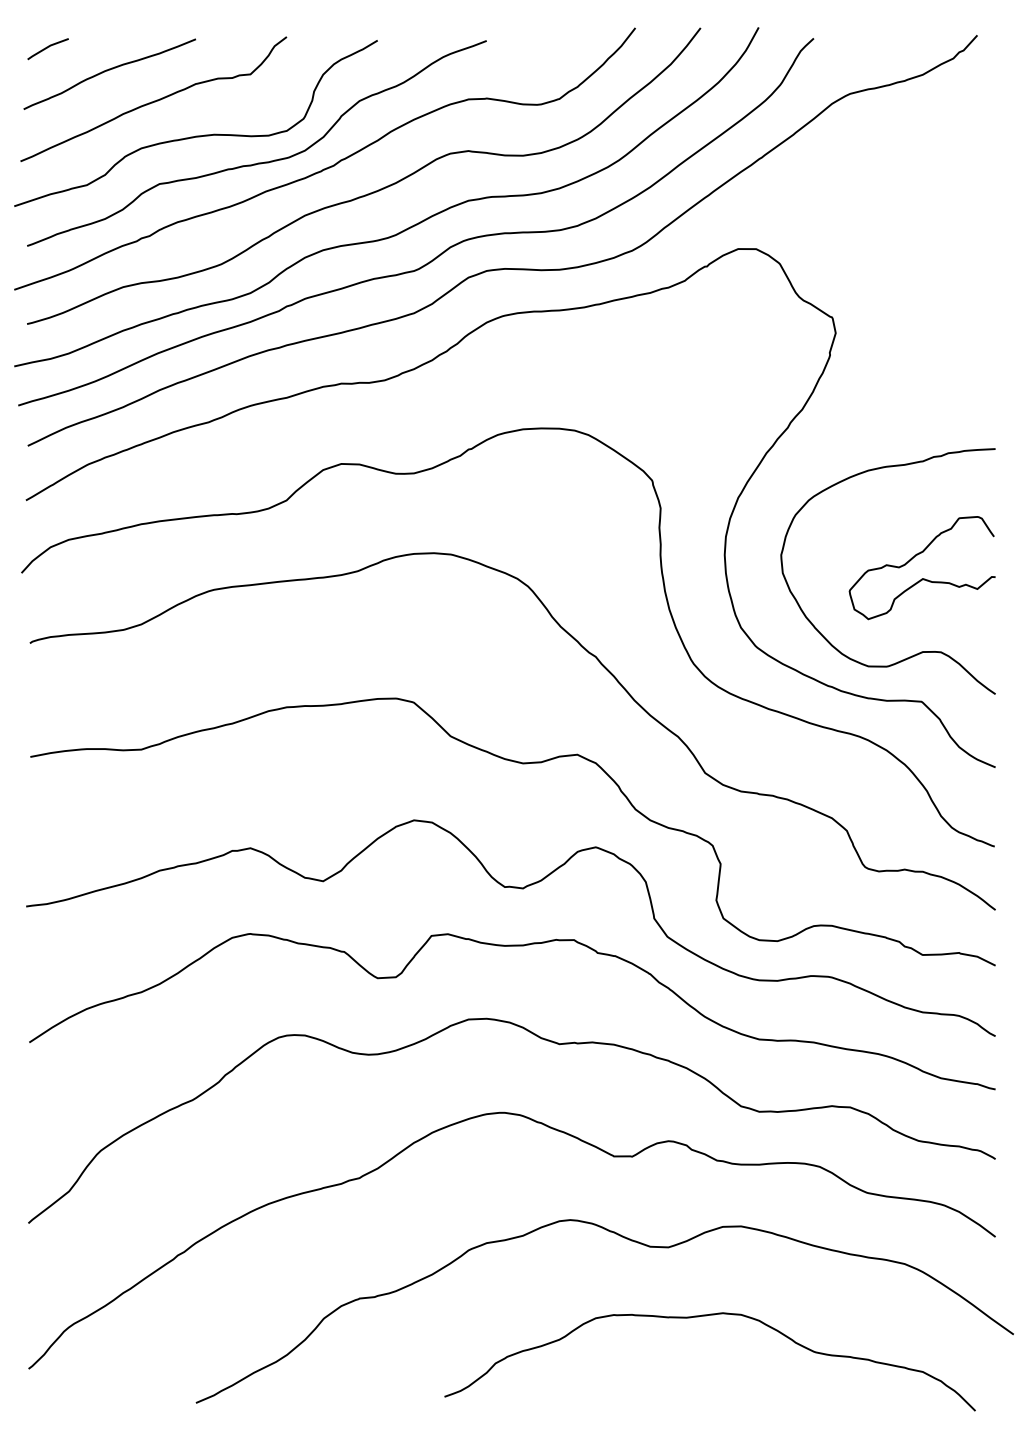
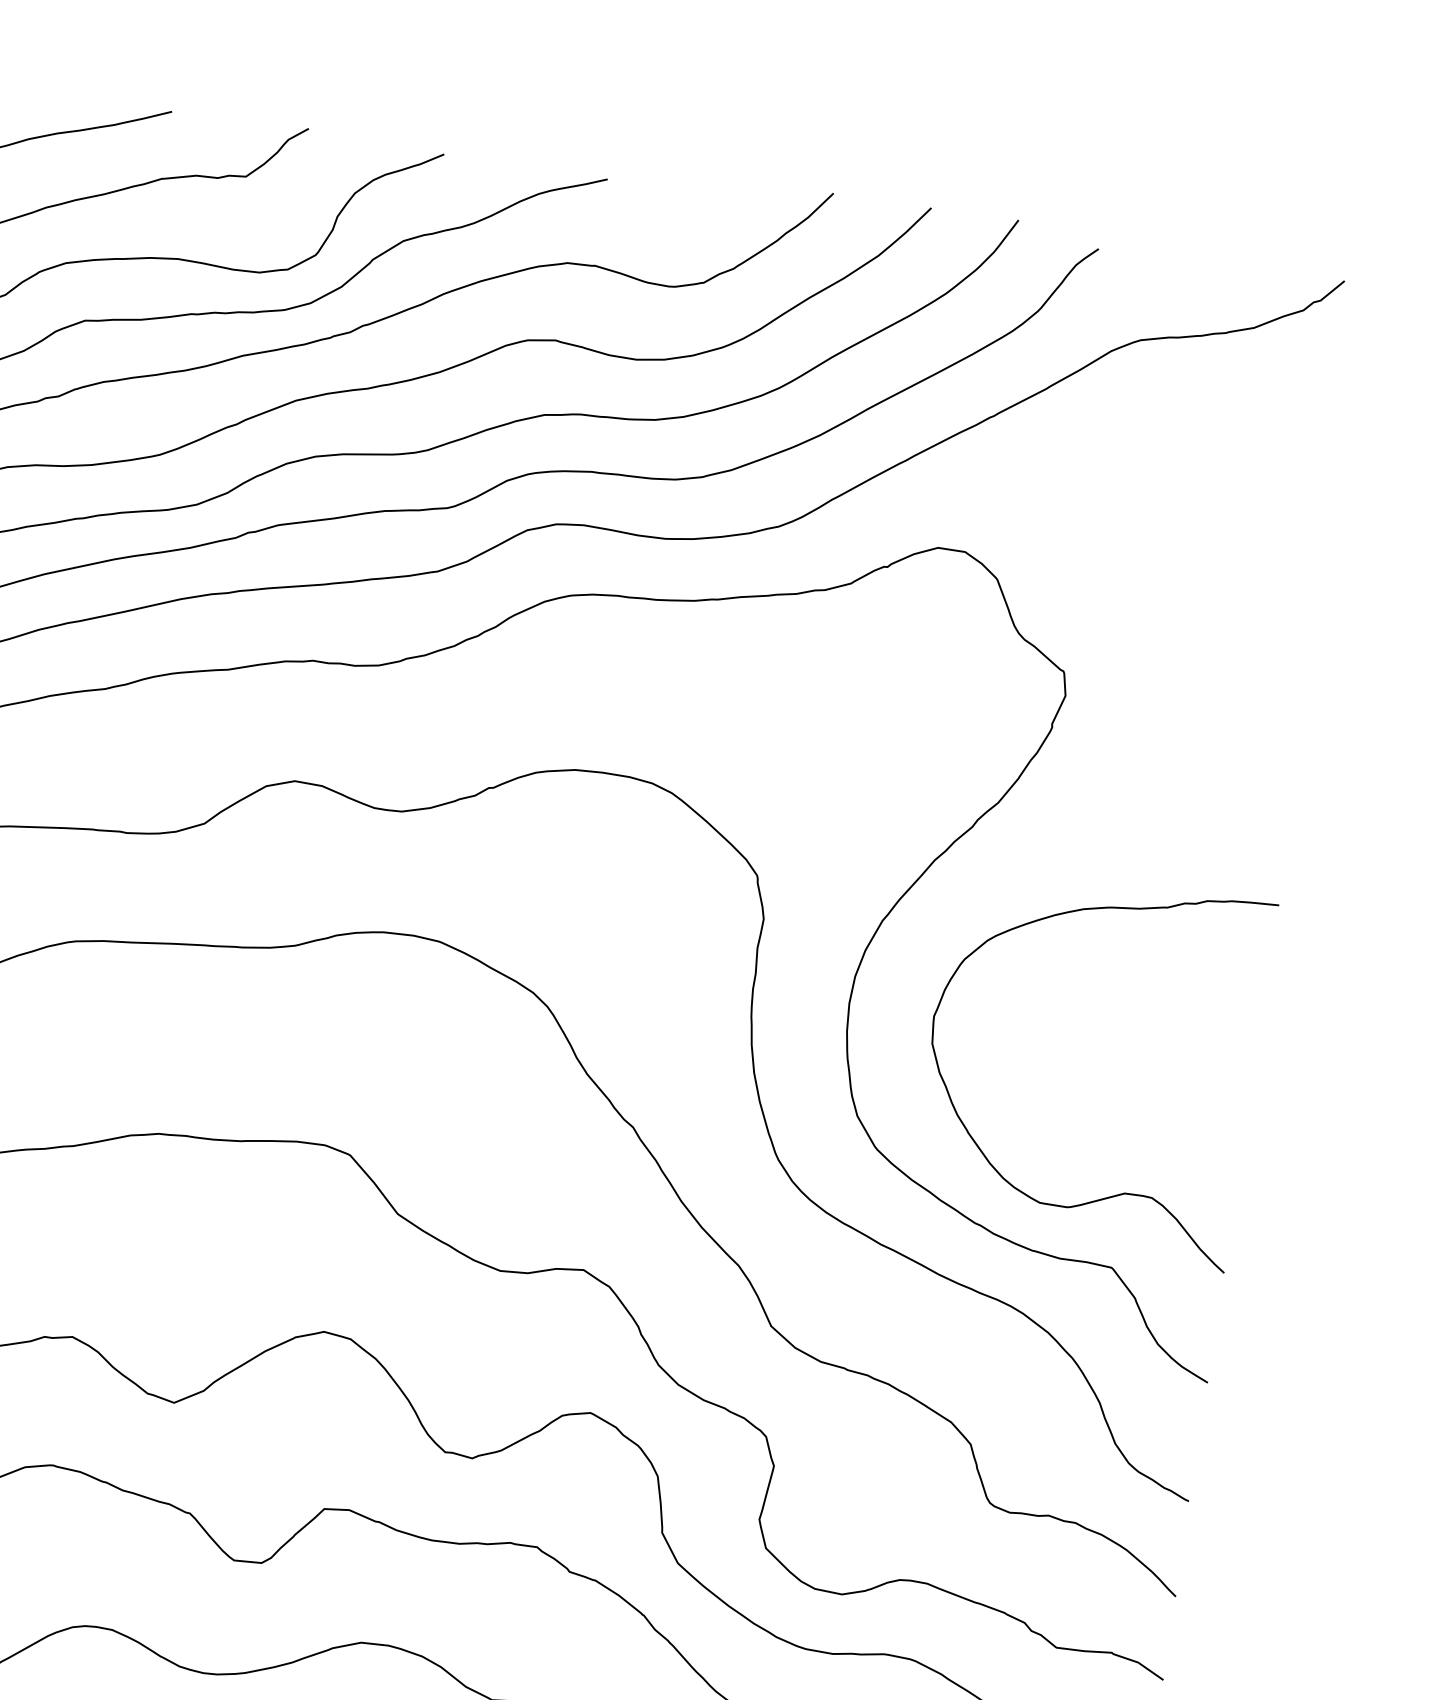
curve: (921, 578) -> (1139, 1082), removed

